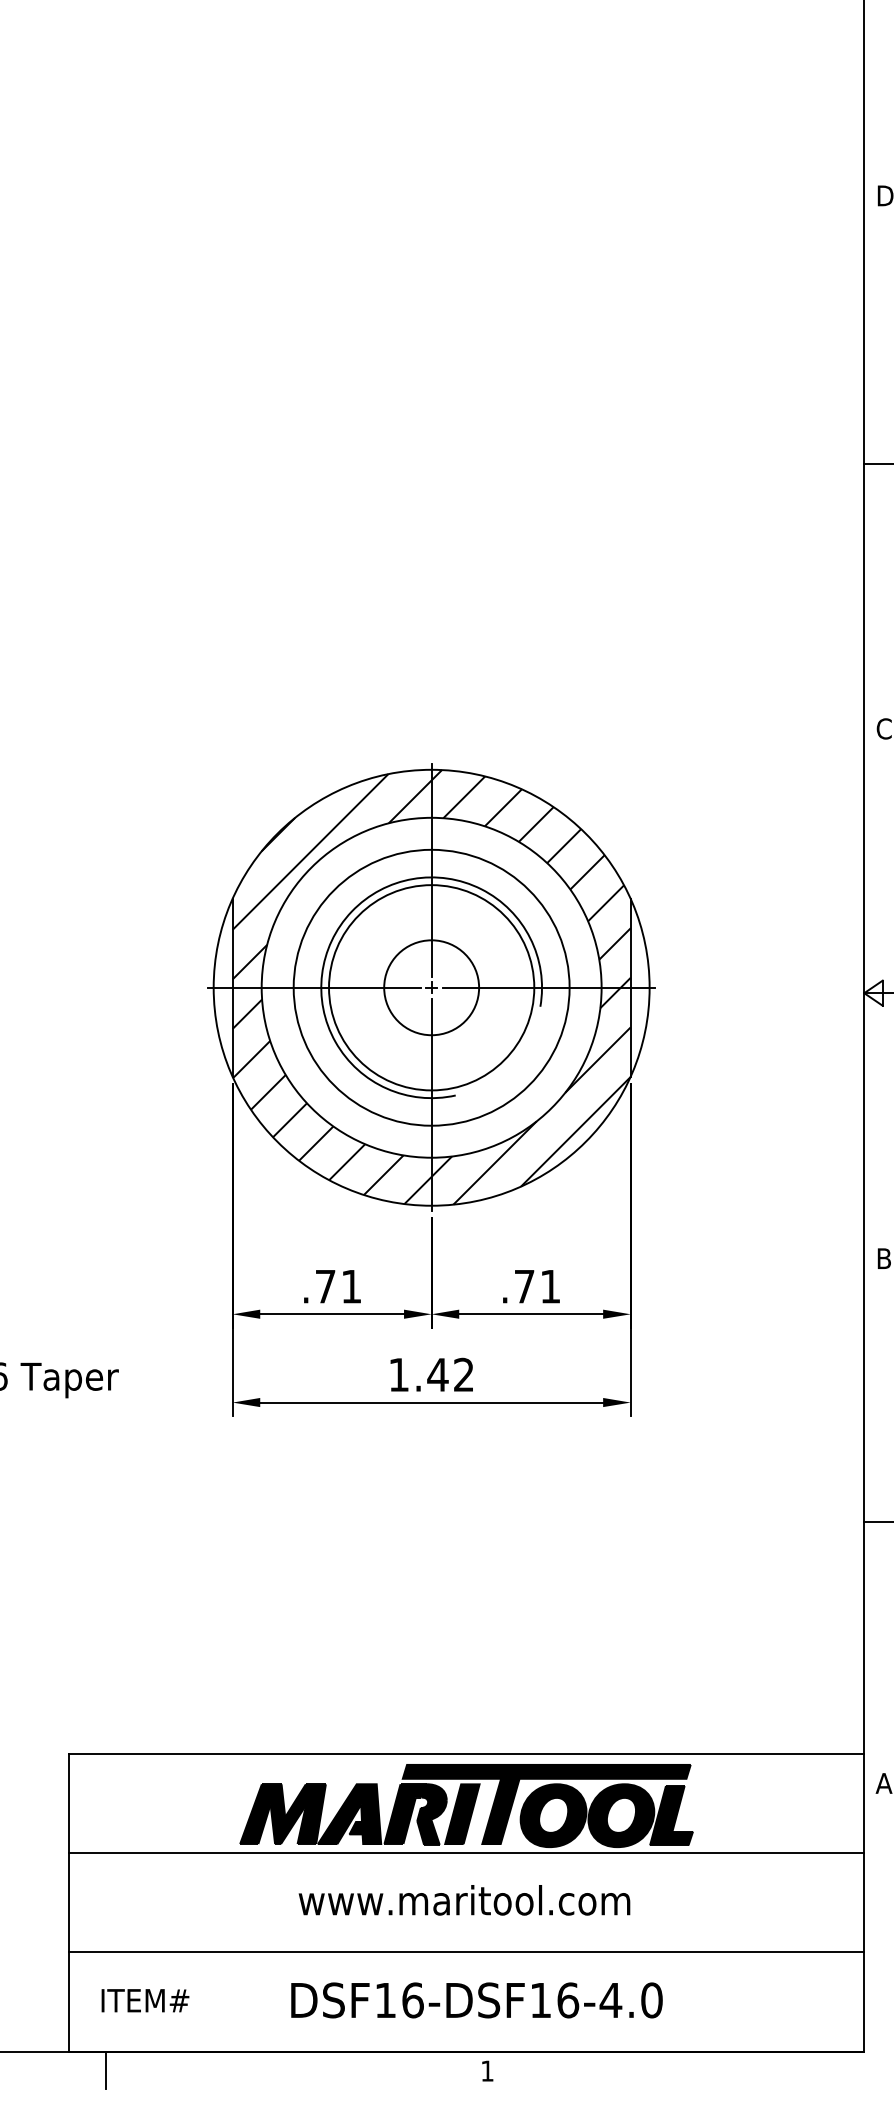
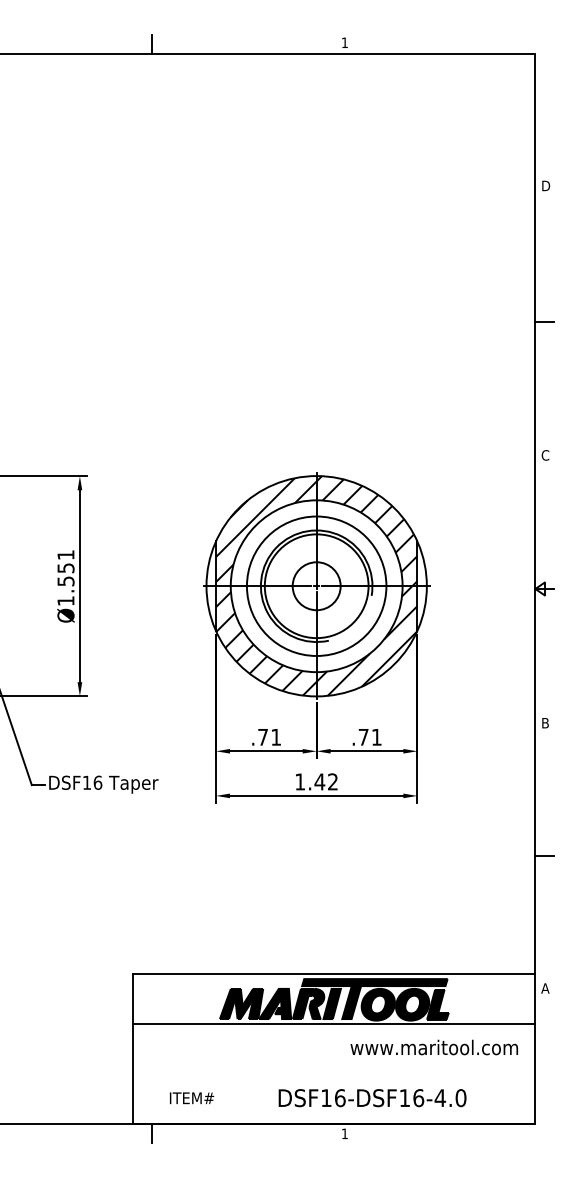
text: (462, 1900) -> (433, 1047), moved
line: (466, 1951) -> (334, 1073), removed
text: (146, 2001) -> (192, 1098), moved
text: (476, 2001) -> (372, 1098), moved

